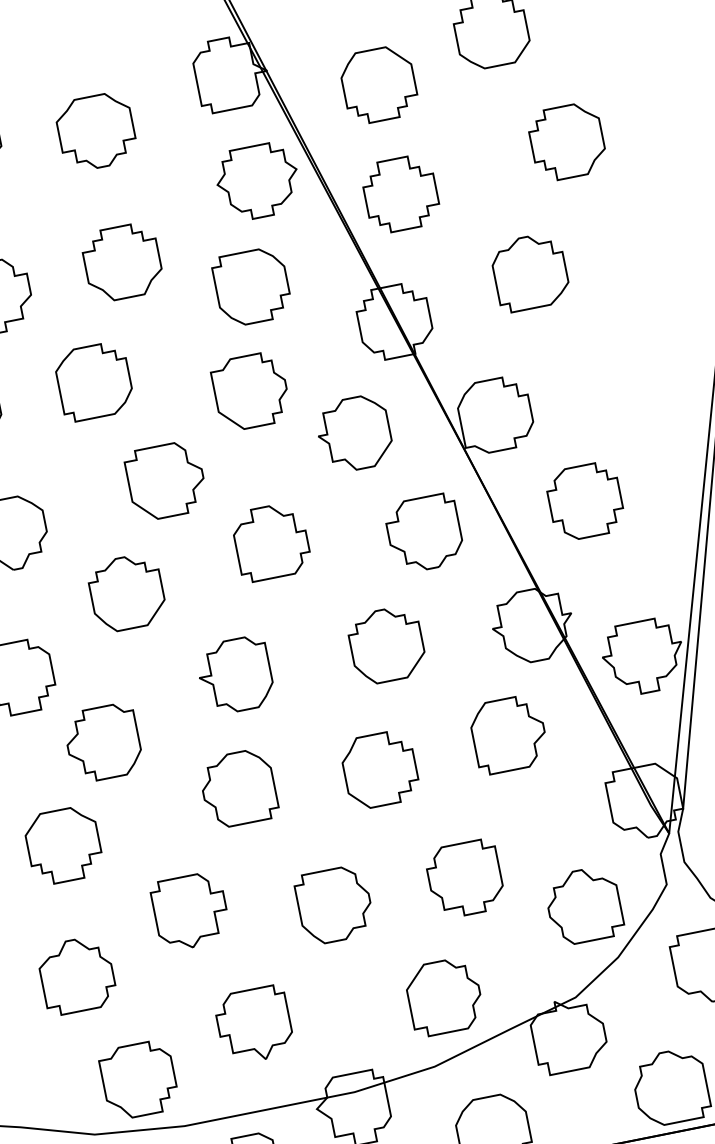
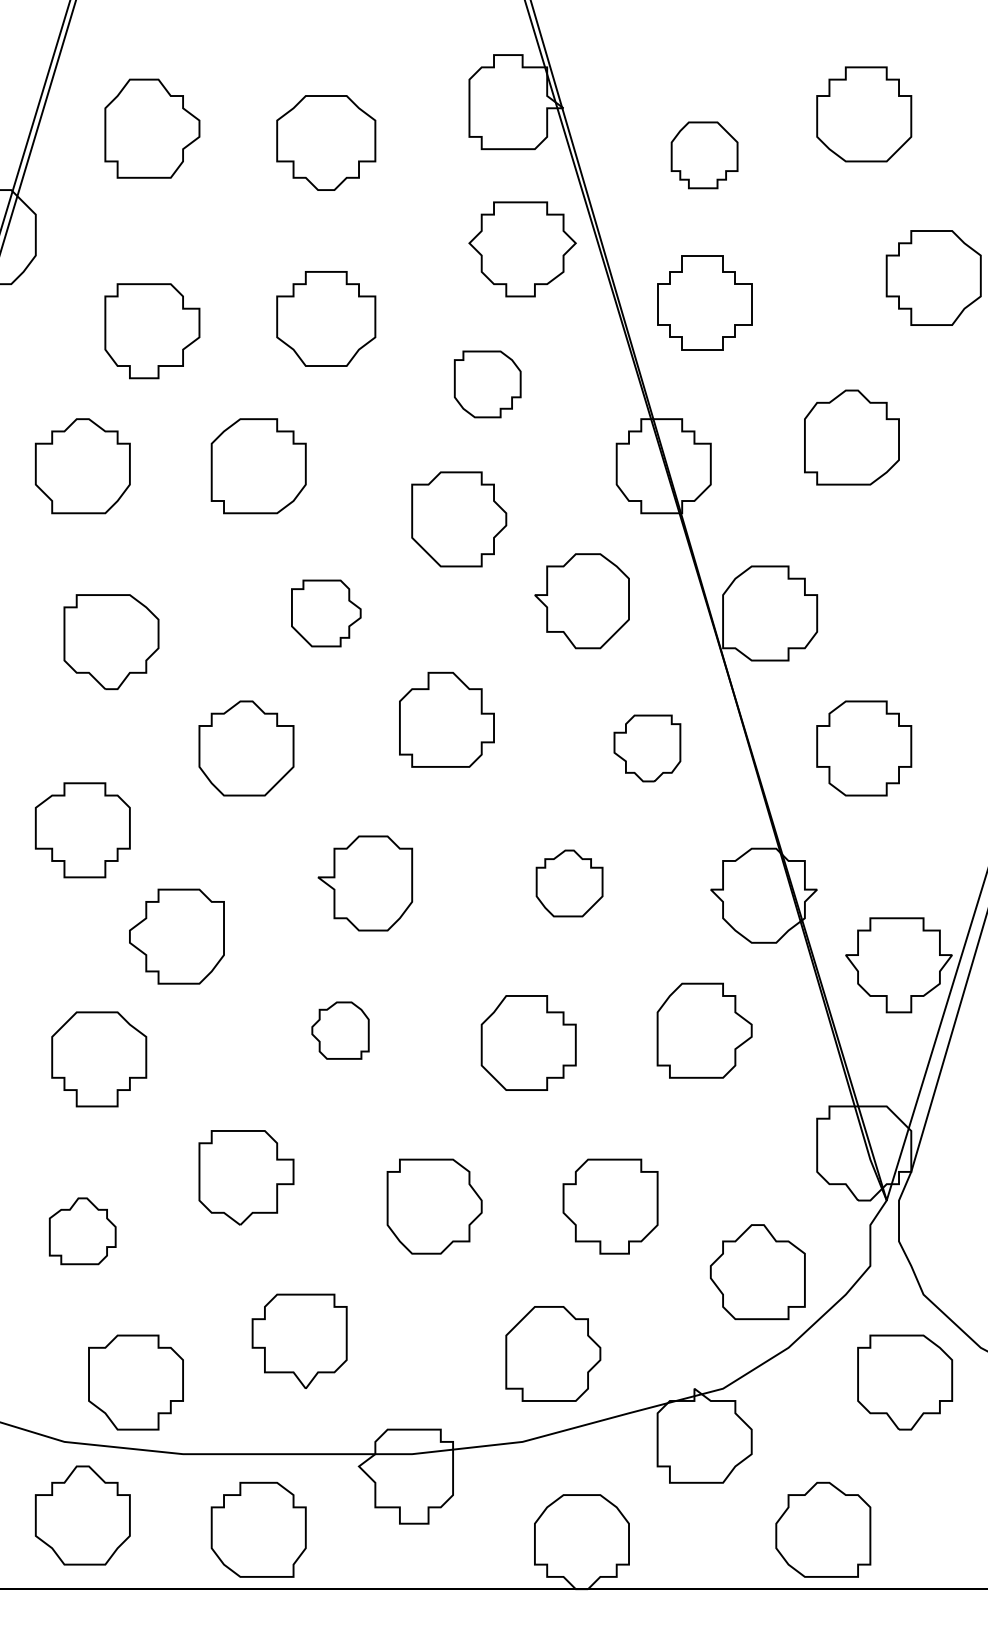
part: (378, 85) -> (704, 155), size x0.7
part: (251, 287) -> (487, 384), size x0.7
part: (166, 480) -> (326, 613), size x0.7
part: (424, 533) -> (647, 748), size x0.7
part: (386, 645) -> (569, 883), size x0.7
part: (238, 788) -> (340, 1030), size x0.6
part: (76, 975) -> (82, 1231), size x0.7

